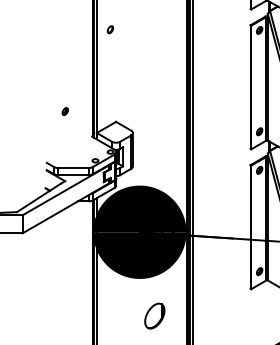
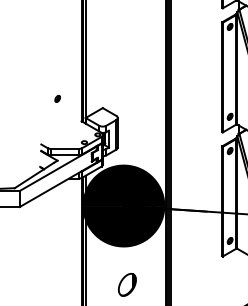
part: (109, 29) -> (96, 26), removed
part: (154, 315) -> (127, 284), moved

